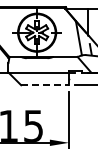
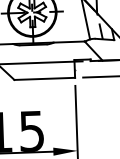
line: (45, 85) -> (45, 79), dashed -> solid

